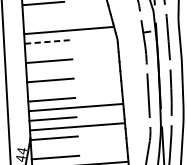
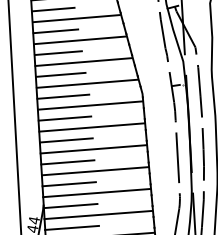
line: (65, 10) -> (83, 61), added
line: (45, 22) -> (60, 74), added
line: (47, 41) -> (63, 96), dashed -> solid
line: (71, 49) -> (90, 105), added
line: (72, 69) -> (91, 127), added
line: (74, 88) -> (93, 149), added
line: (78, 145) -> (98, 214), added

